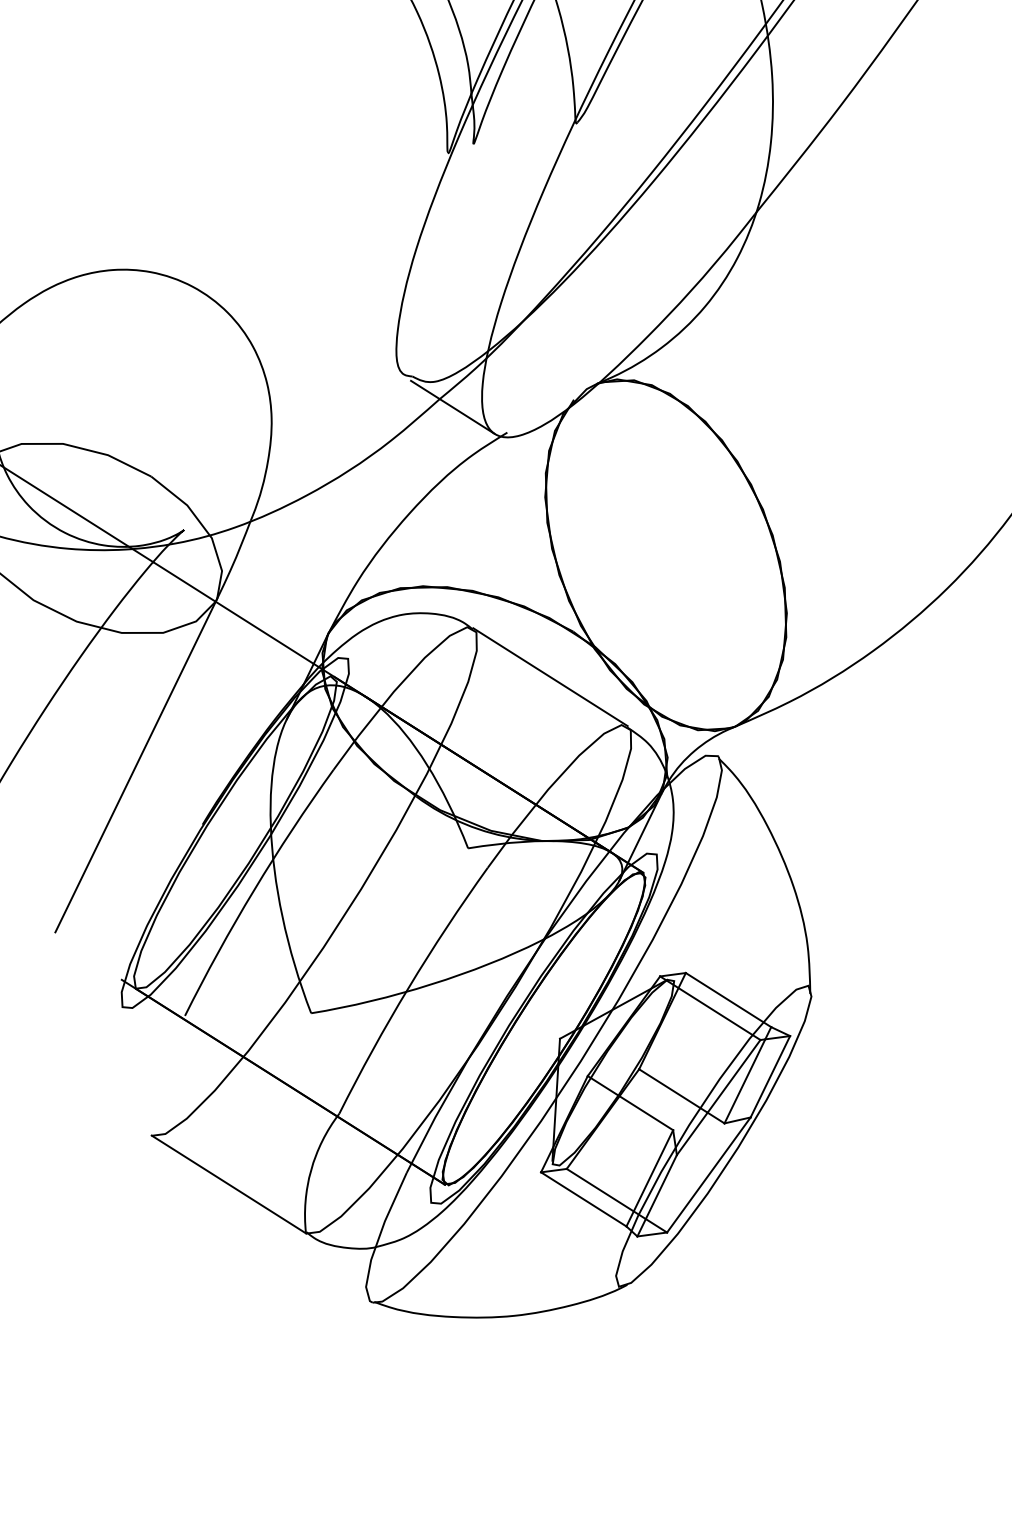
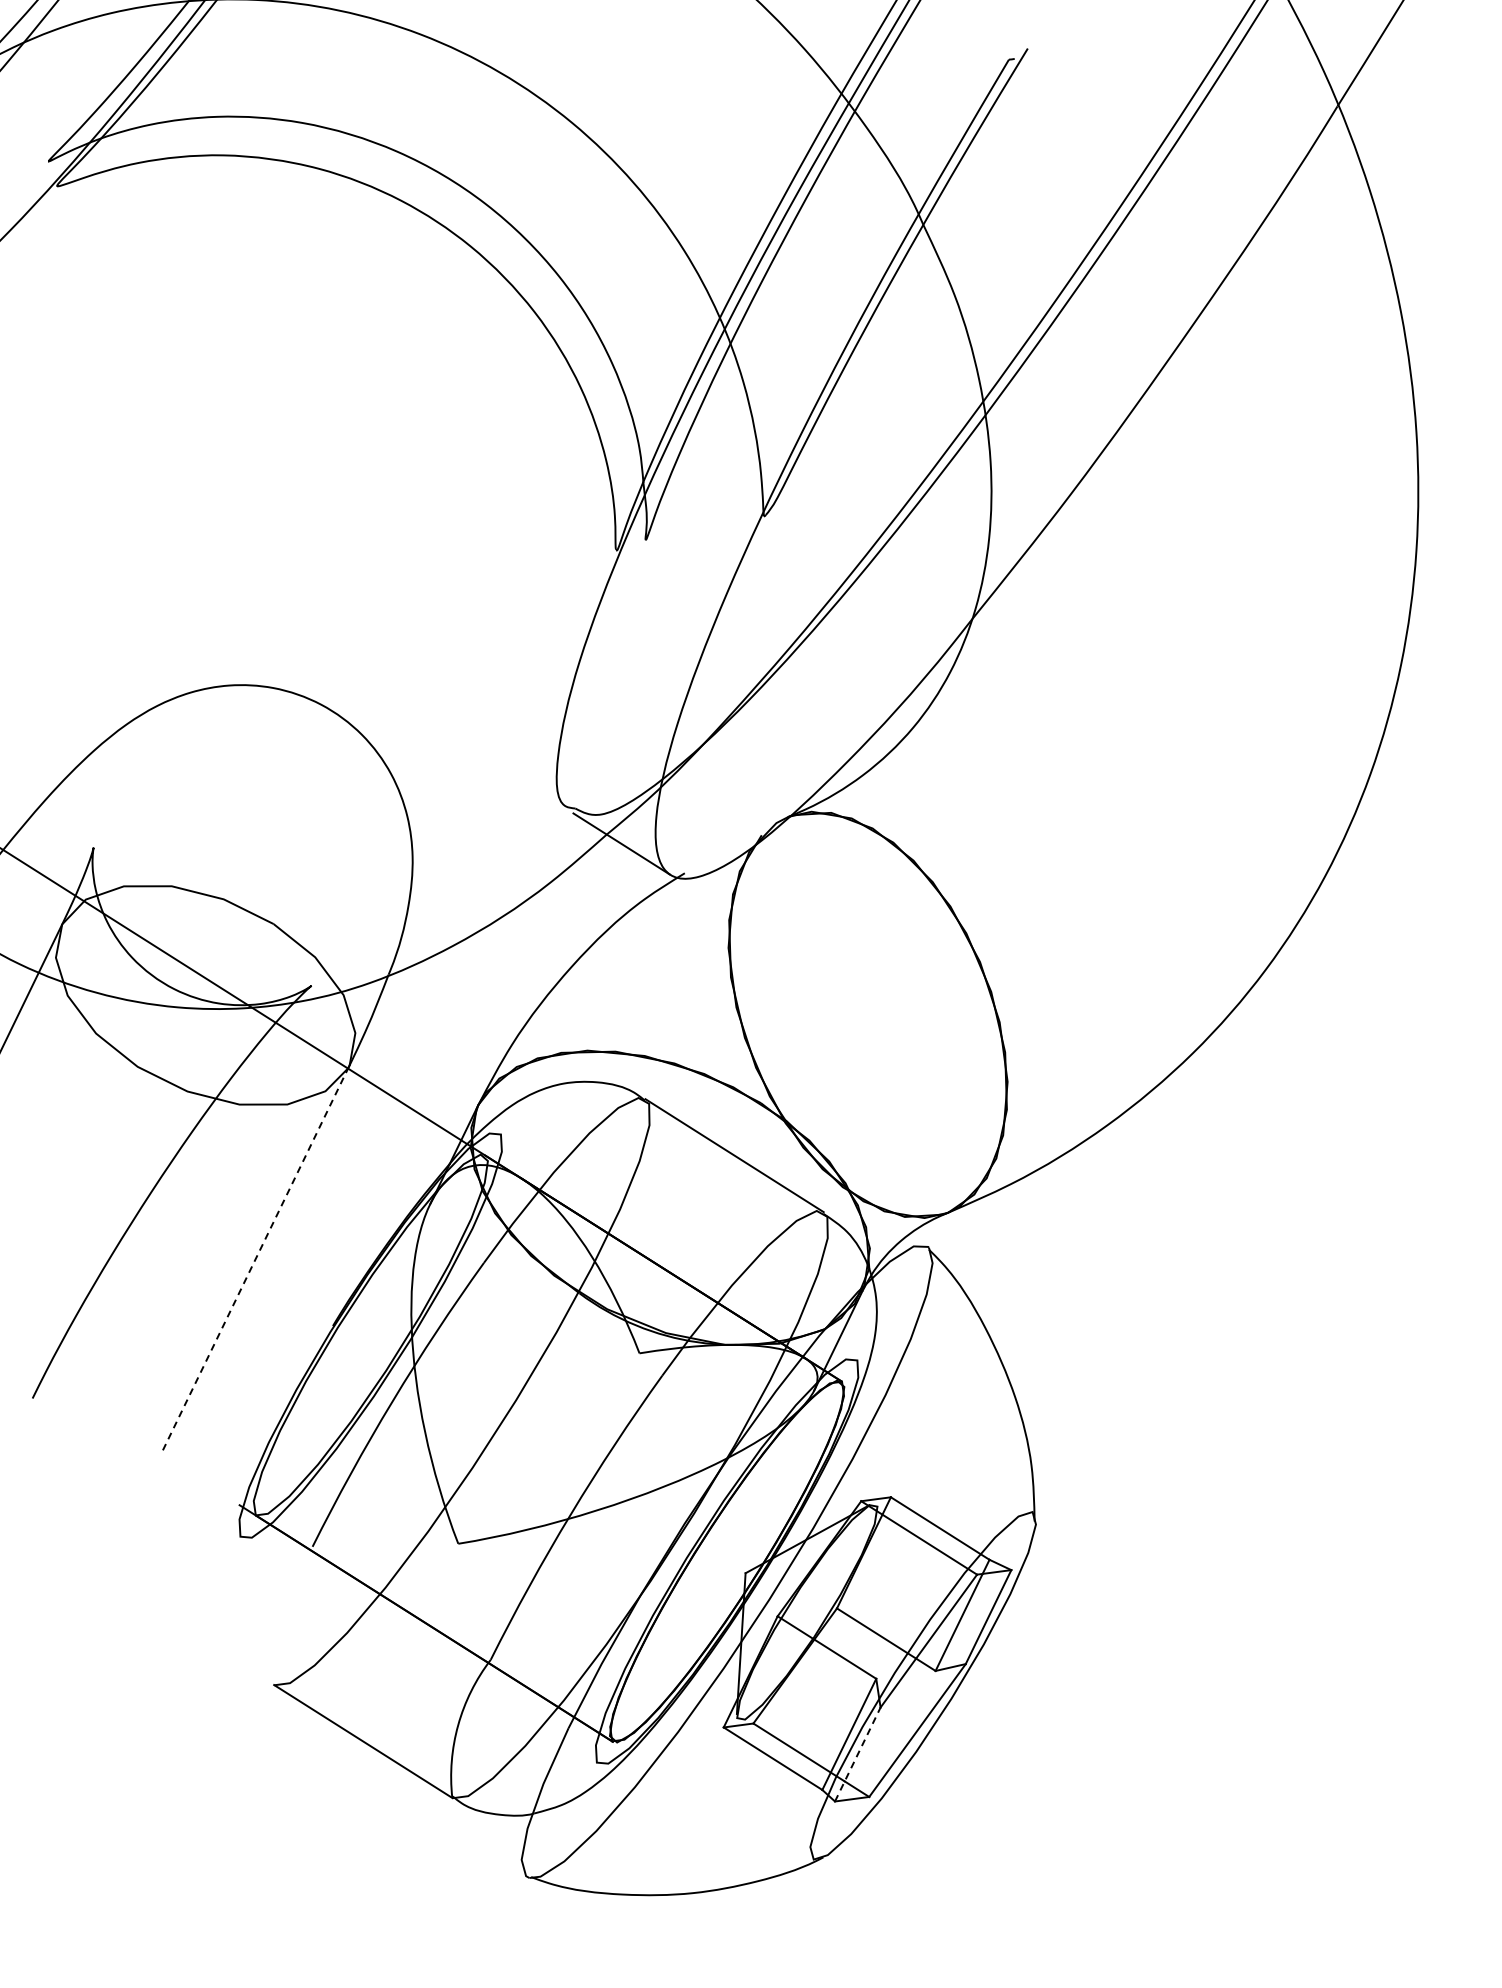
line: (135, 767) -> (255, 1259), solid -> dashed
line: (657, 1195) -> (858, 1754), solid -> dashed

